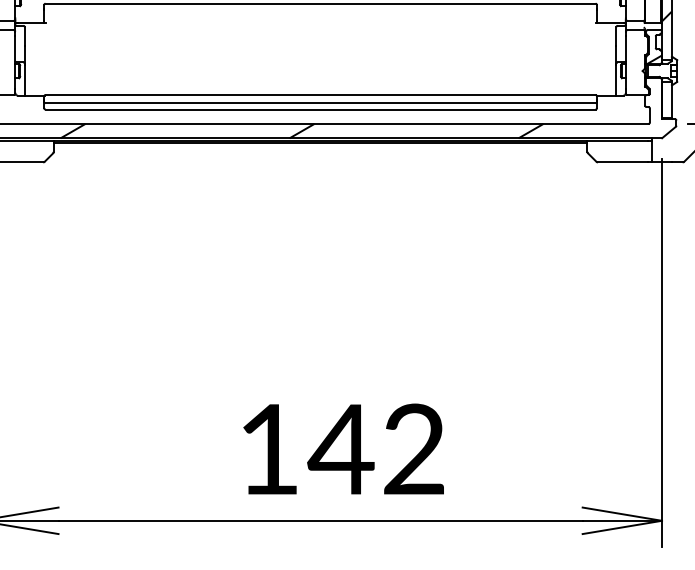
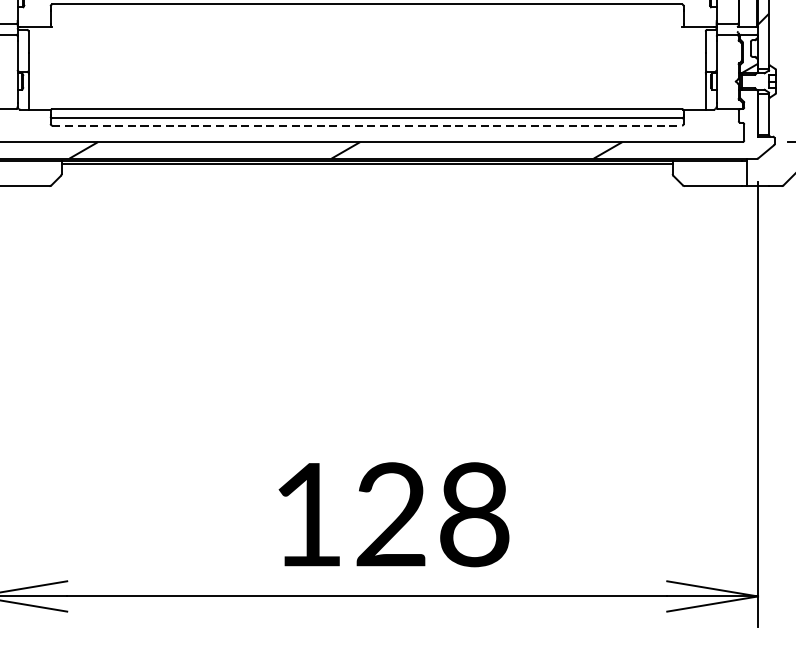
line: (321, 109) -> (368, 125), solid -> dashed
text: (375, 449) -> (430, 514), 142 -> 128

